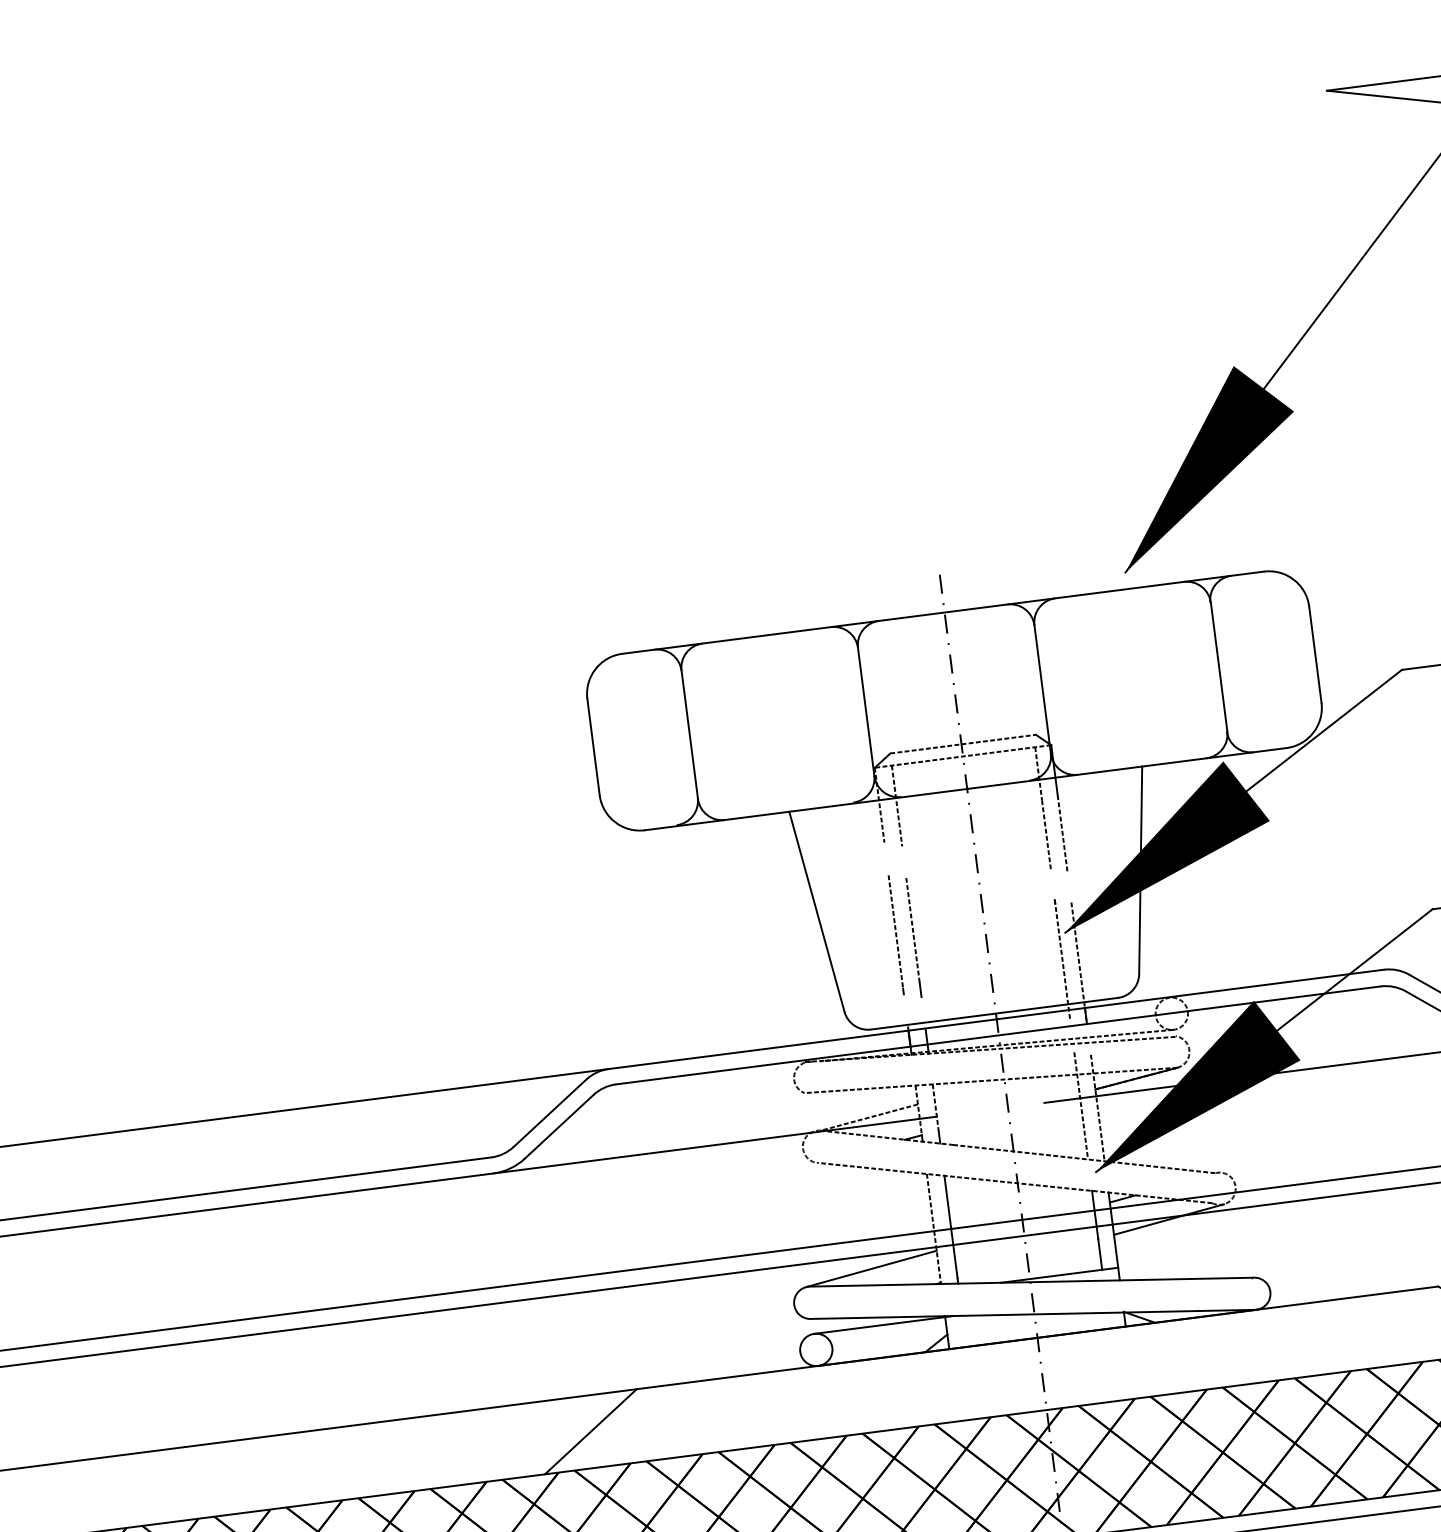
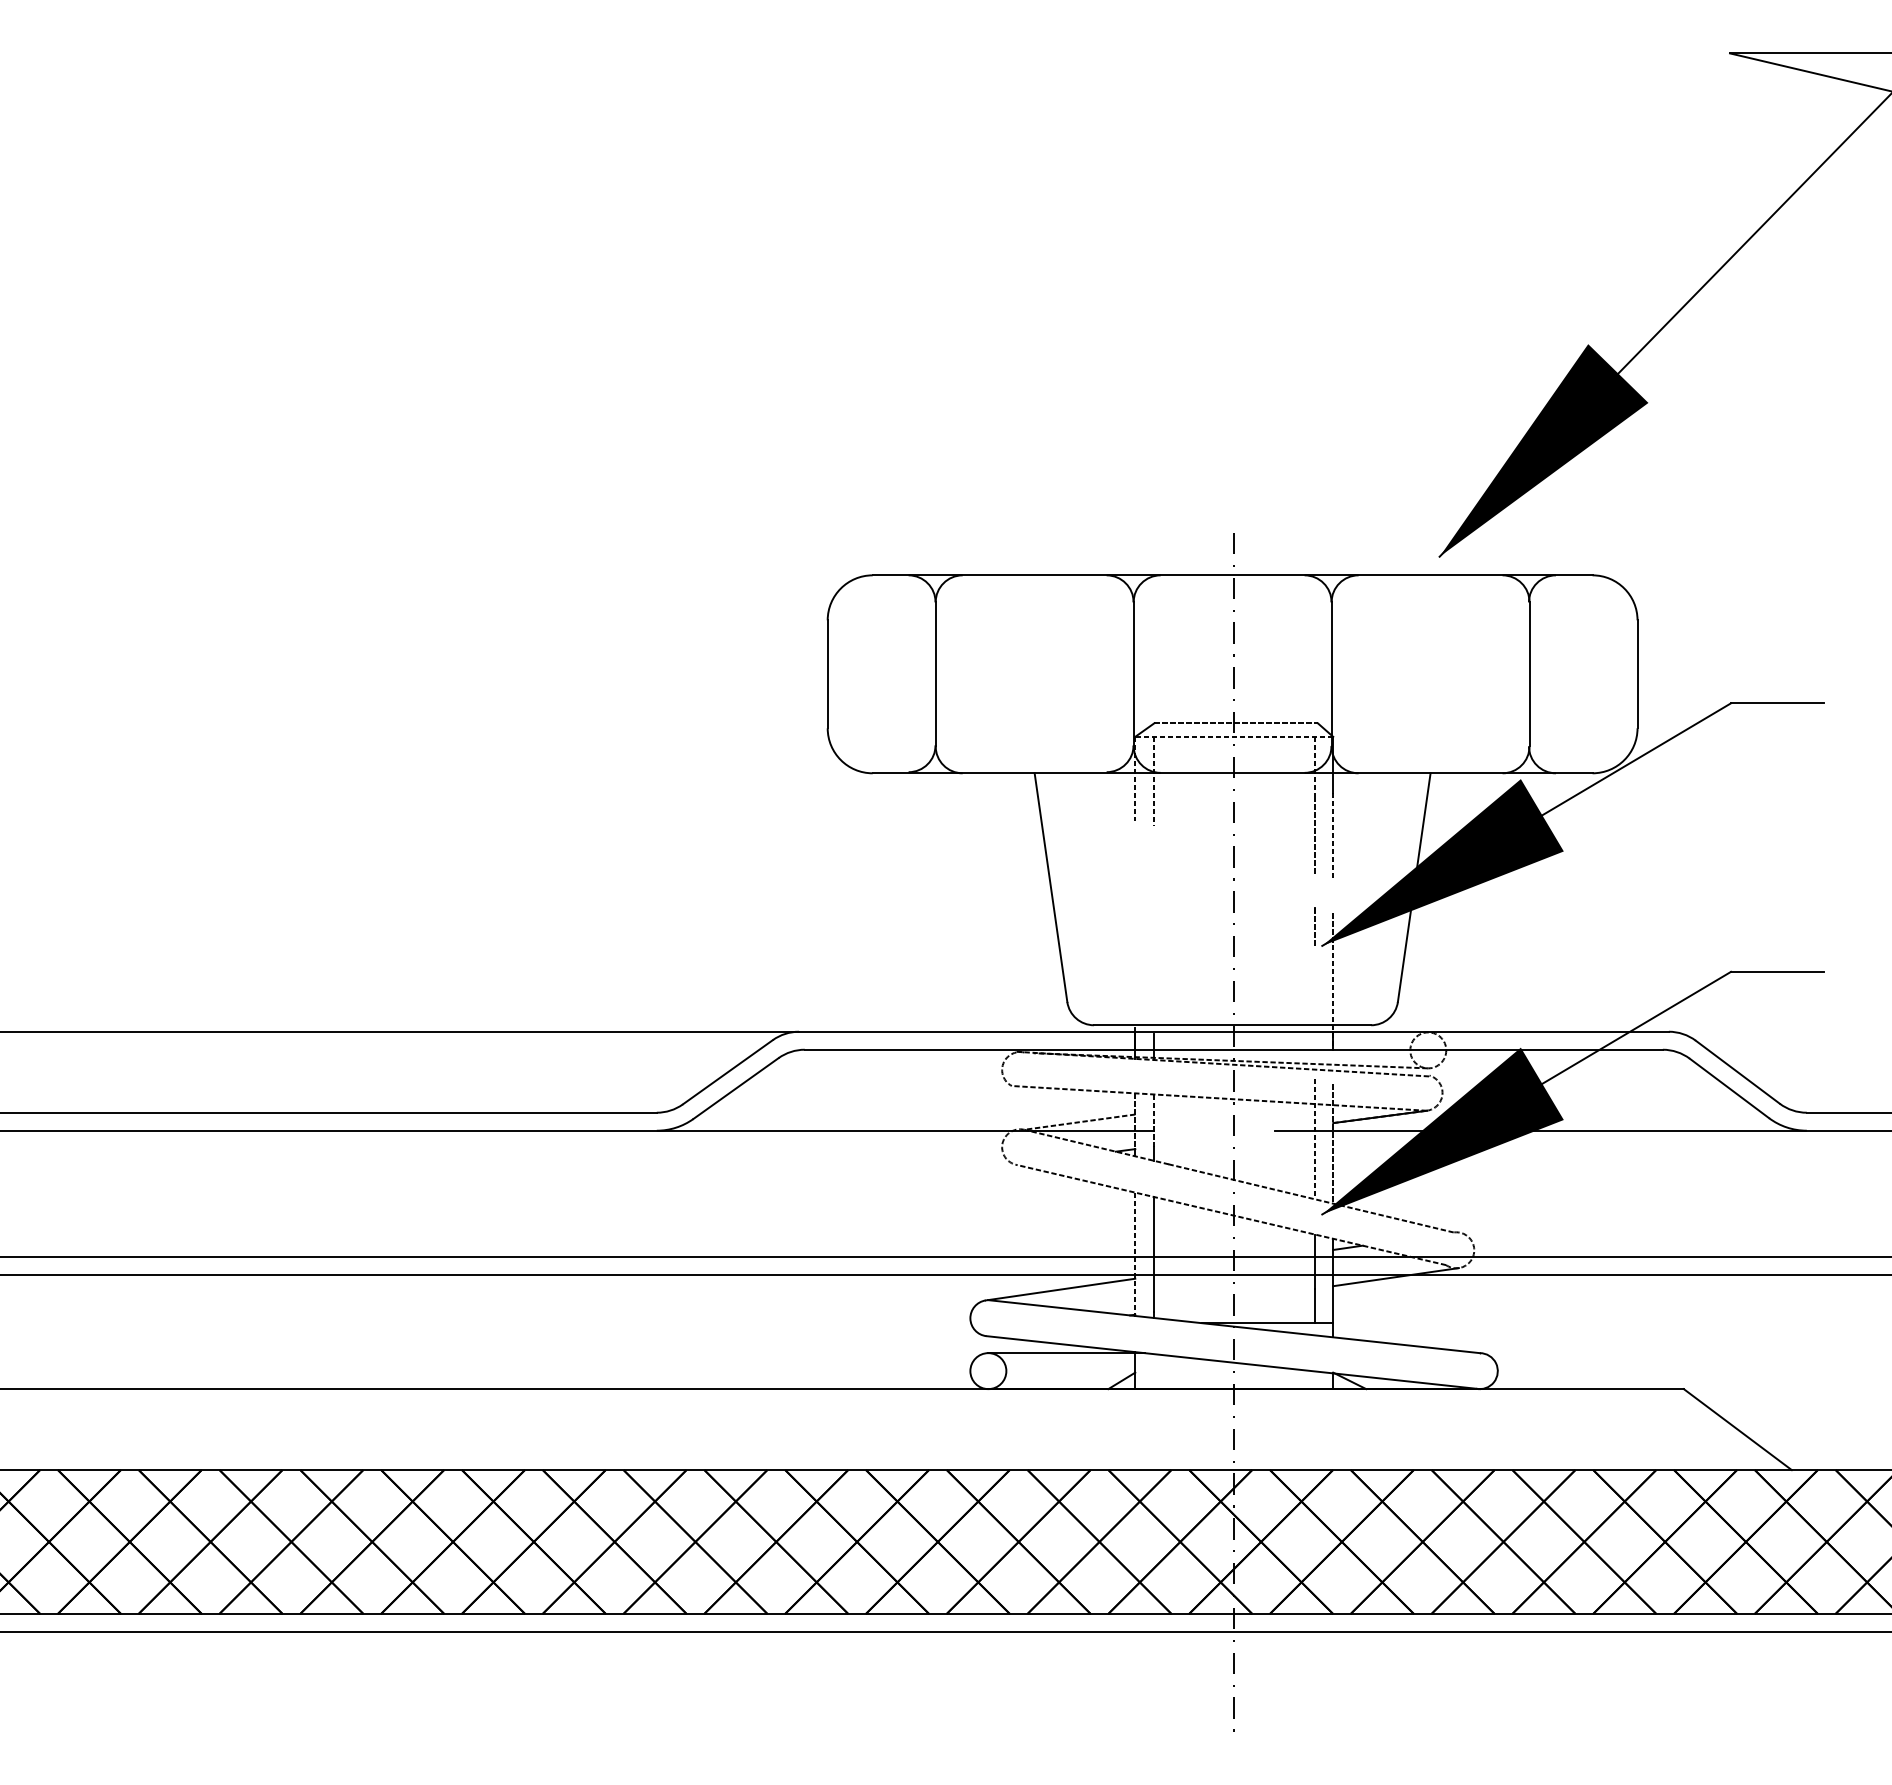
line: (895, 935) -> (1134, 924), removed
line: (913, 938) -> (1153, 930), removed
line: (1064, 977) -> (1315, 995), removed
line: (590, 1431) -> (727, 1429), removed

